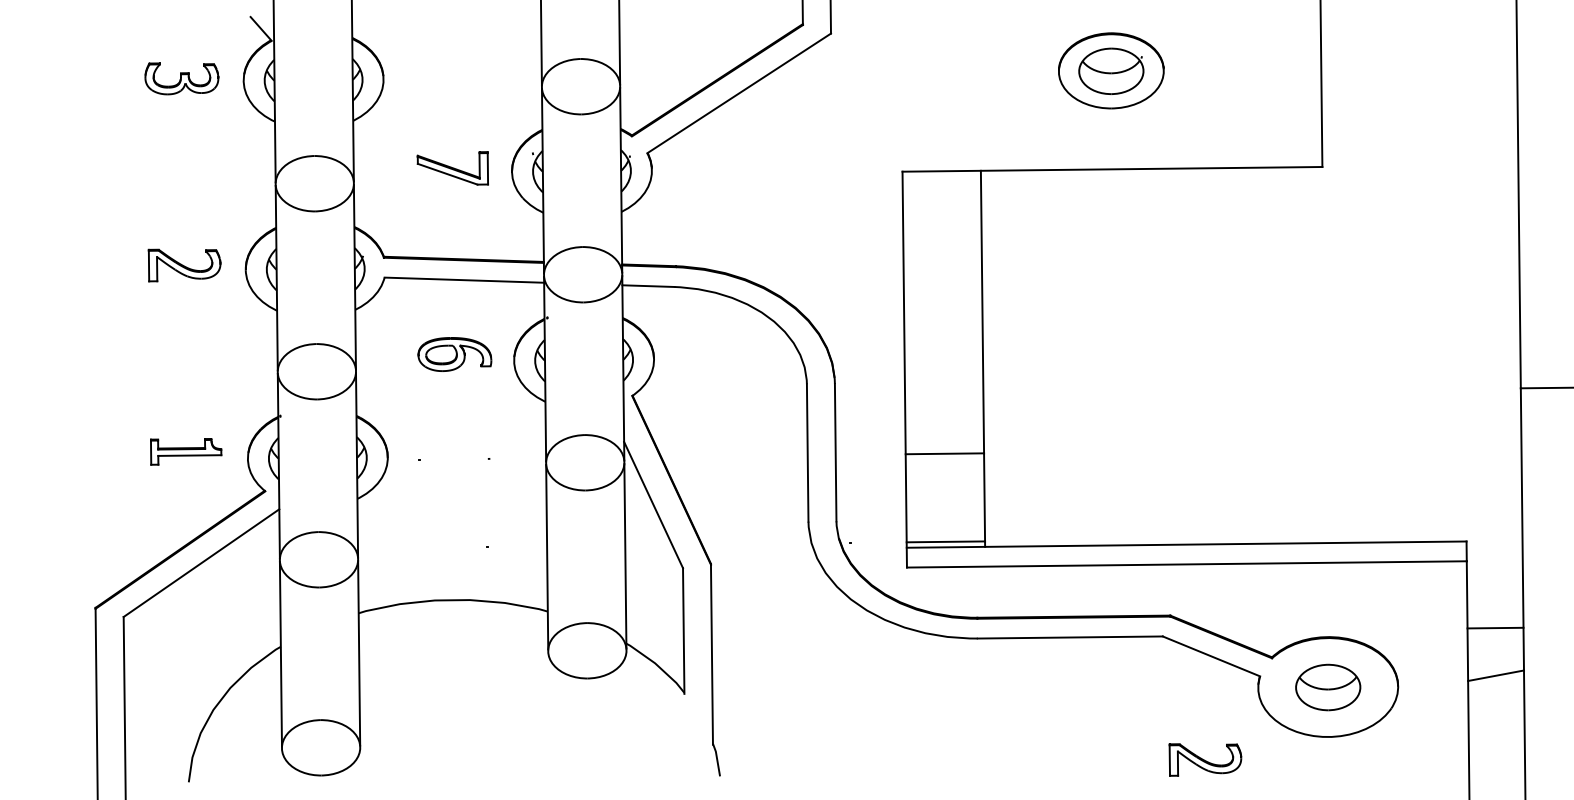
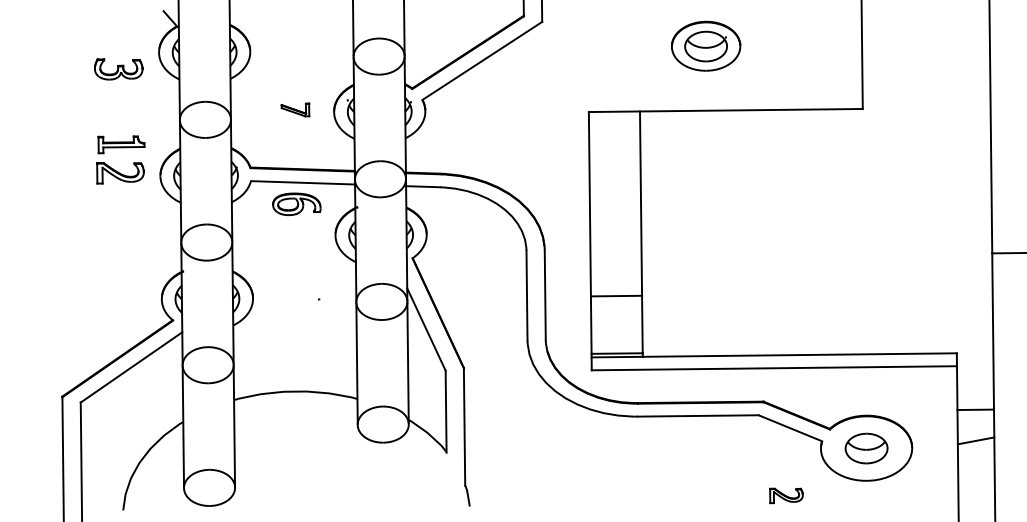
part: (1111, 69) -> (706, 45), moved
part: (181, 78) -> (118, 69), moved
part: (452, 167) -> (295, 109), size x0.6
part: (454, 354) -> (296, 204), moved
part: (186, 451) -> (121, 144), moved
part: (1205, 759) -> (786, 495), size x0.7

